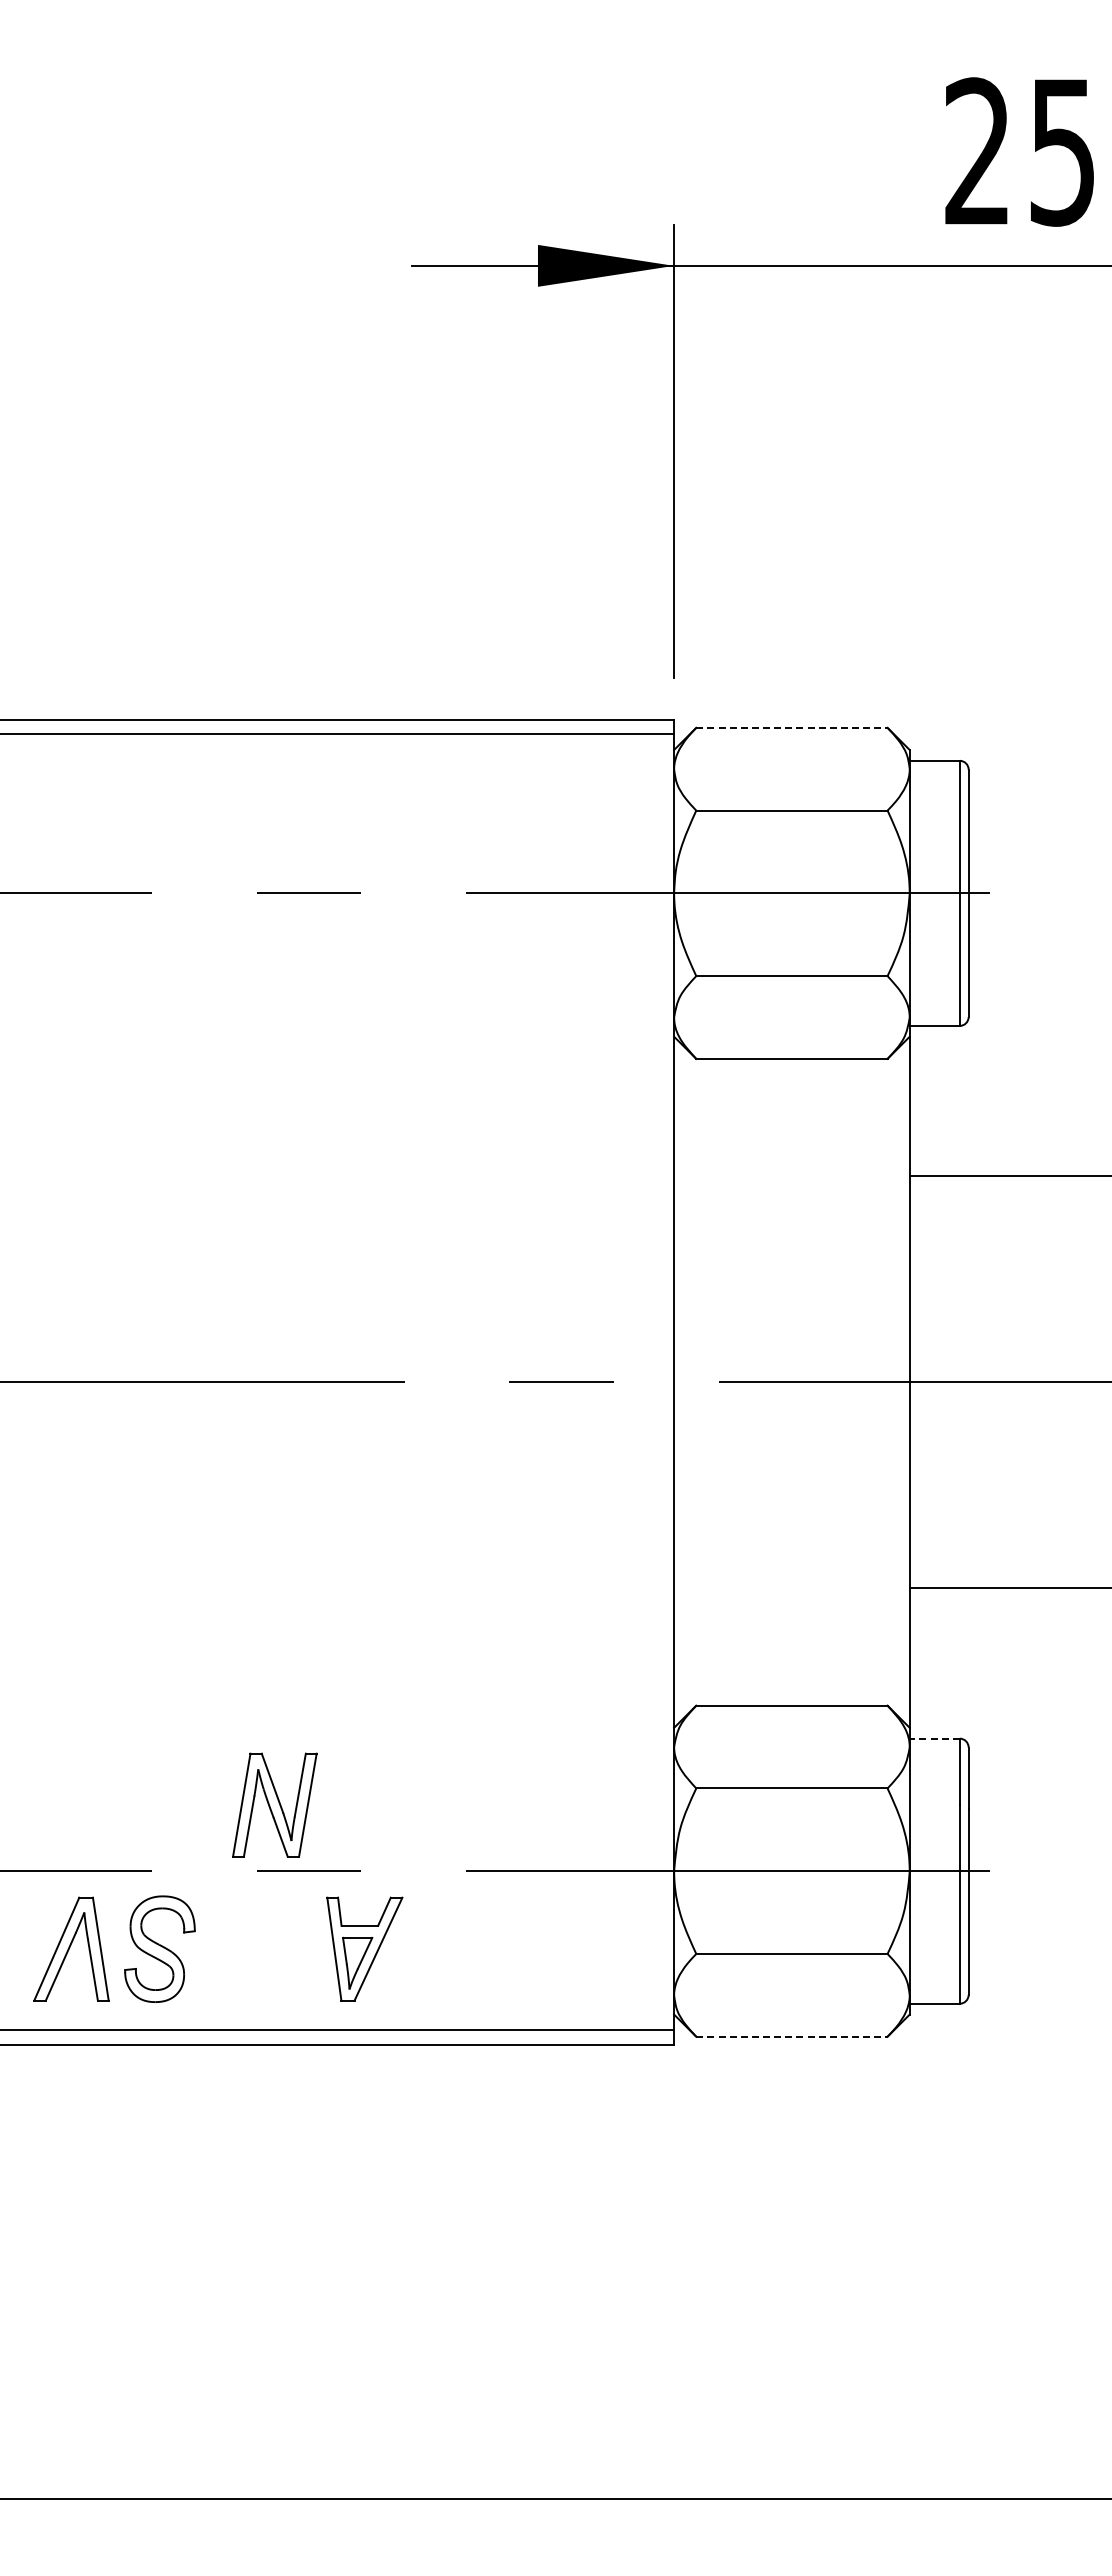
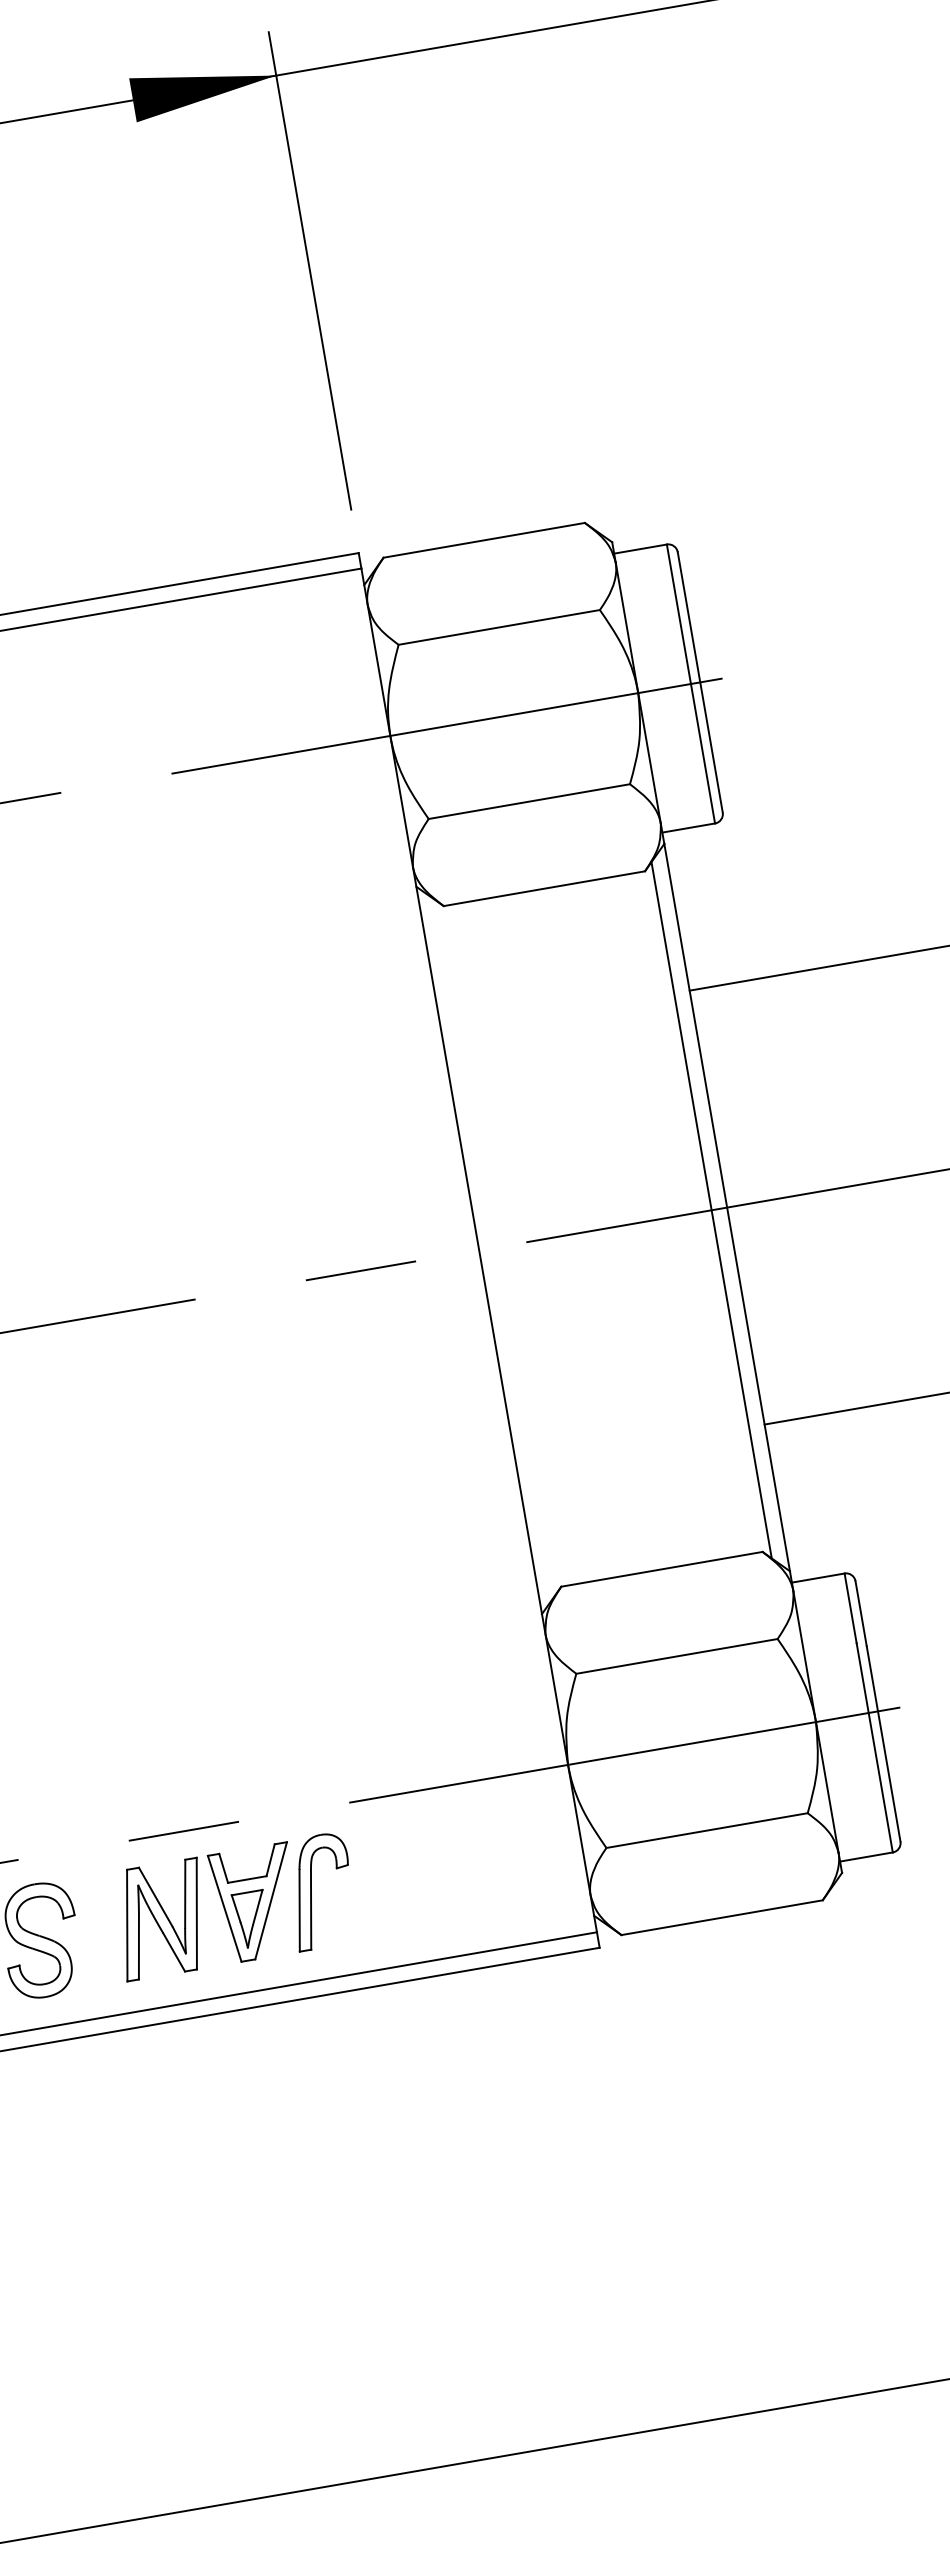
line: (791, 727) -> (483, 540), dashed -> solid
line: (895, 1382) -> (712, 1210), added
line: (934, 1738) -> (817, 1577), dashed -> solid
part: (274, 1804) -> (161, 1918), moved
part: (417, 1948) -> (312, 1892), added
line: (791, 2036) -> (721, 1917), dashed -> solid

